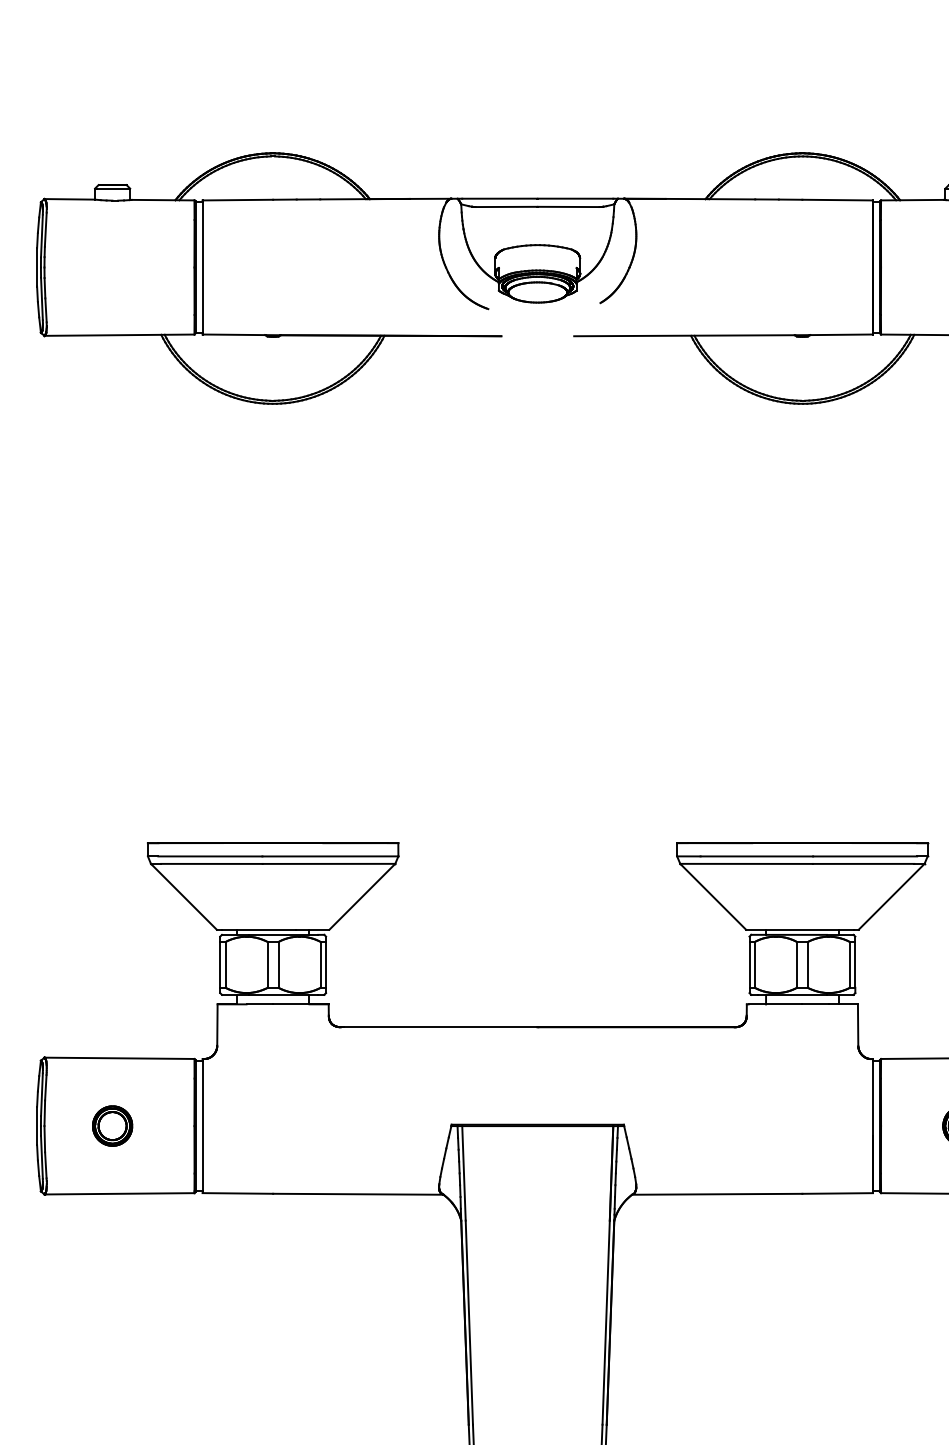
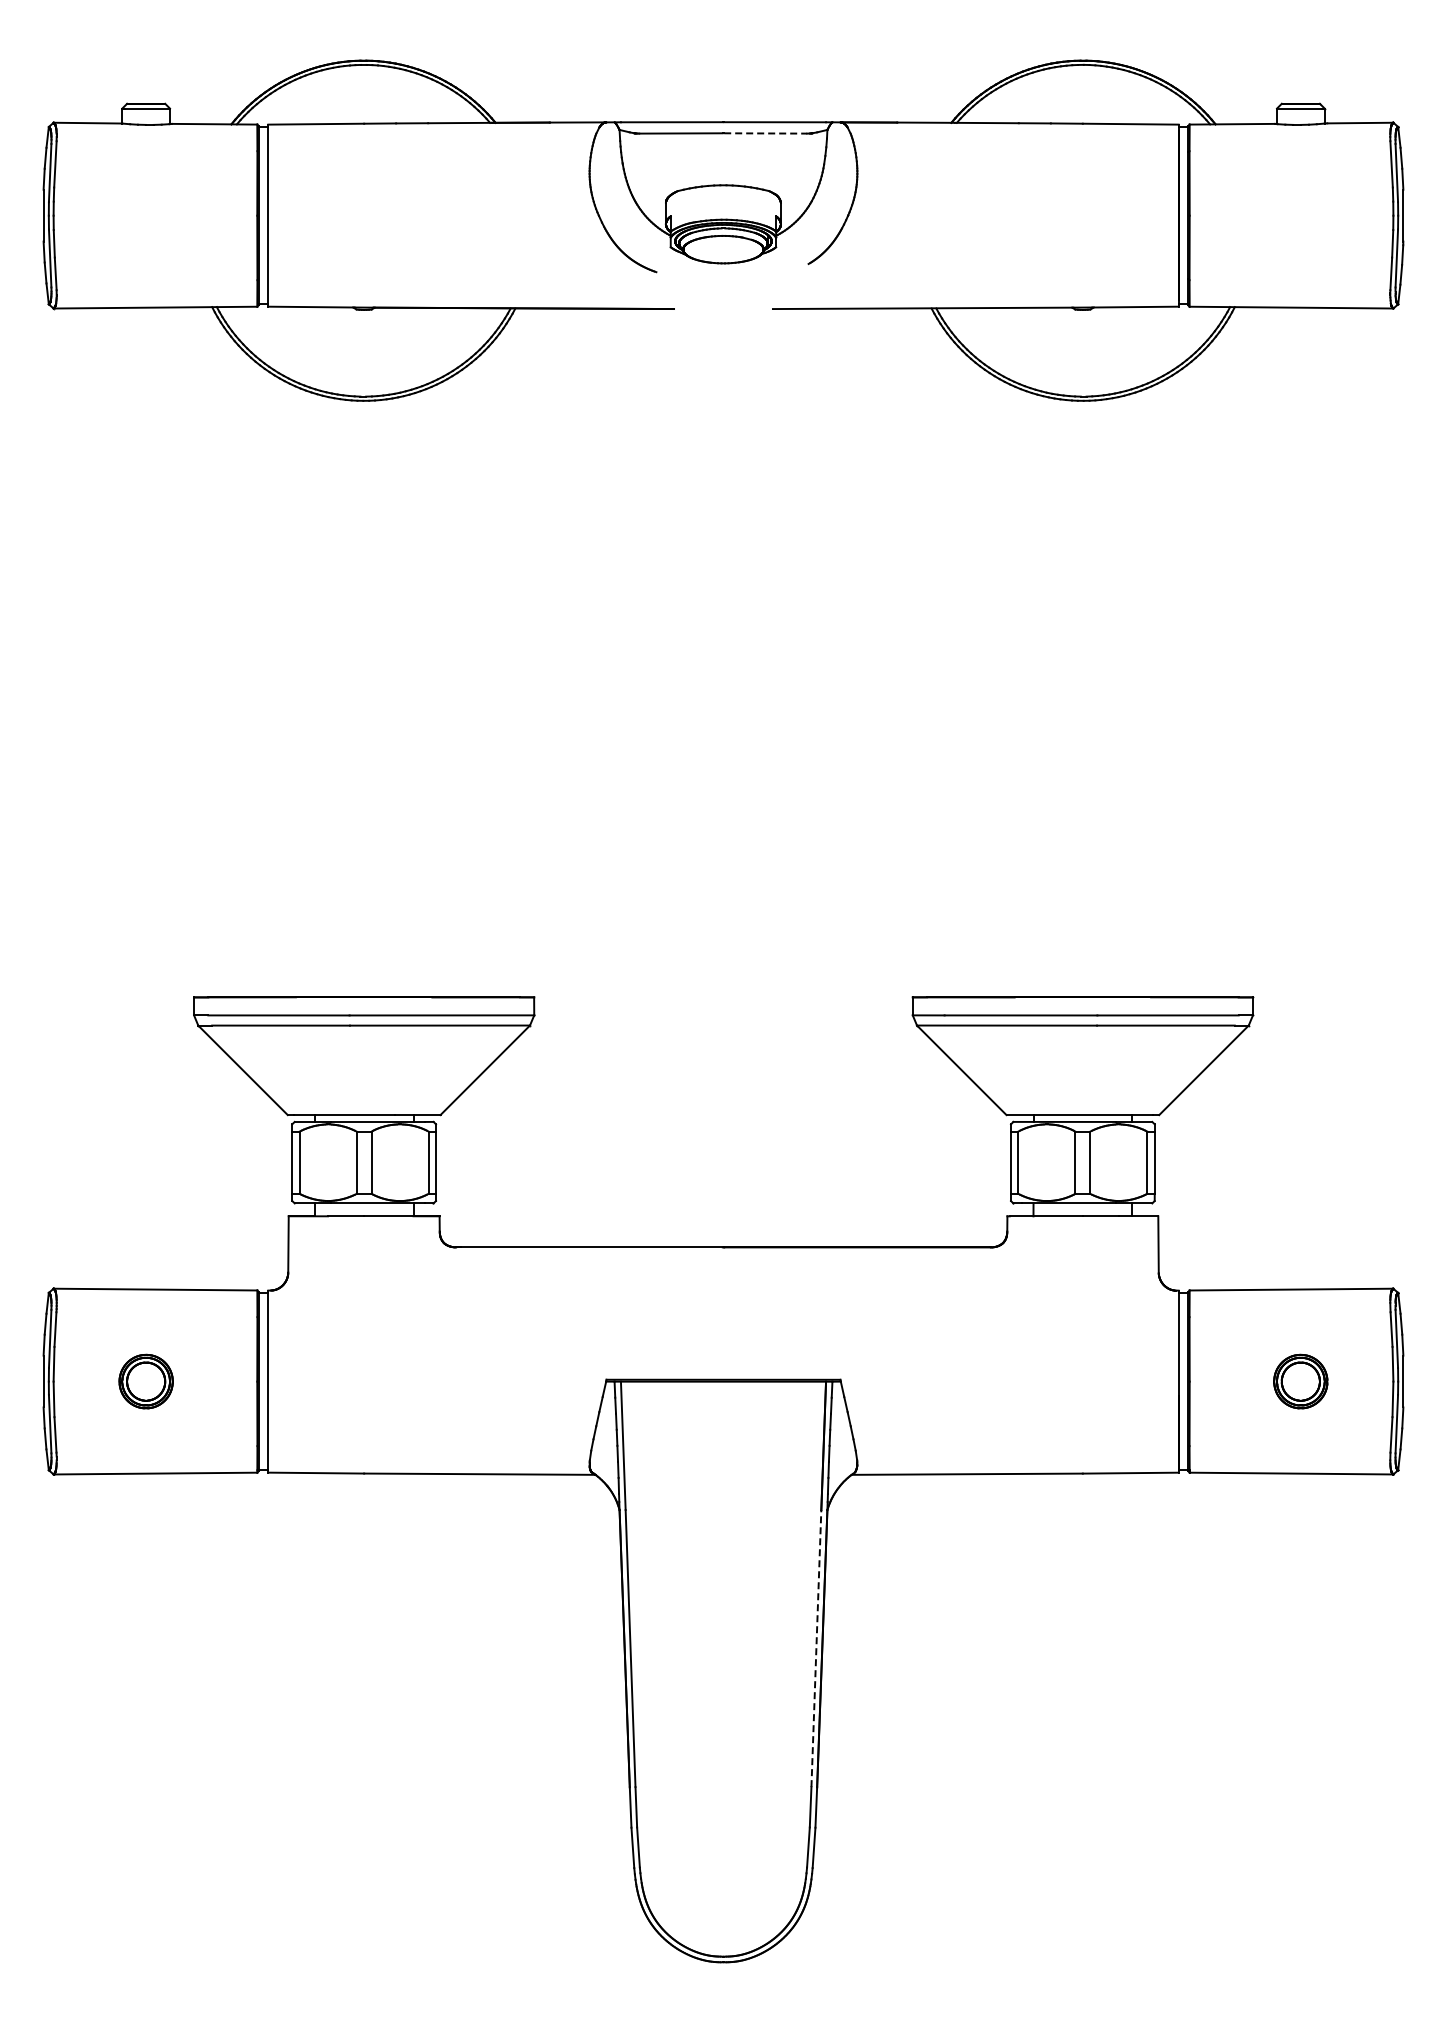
line: (568, 206) -> (765, 133), solid -> dashed
line: (606, 1322) -> (816, 1648), solid -> dashed

